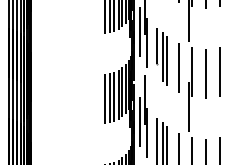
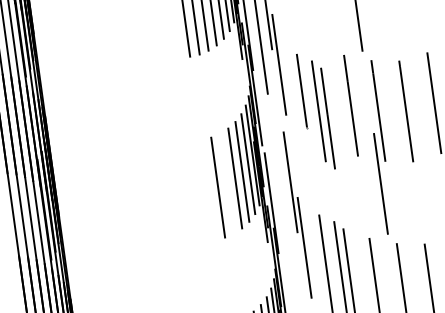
part: (161, 56) -> (314, 110), moved
line: (114, 96) -> (227, 182), removed
line: (104, 98) -> (207, 189), removed
line: (139, 121) -> (285, 226), removed

